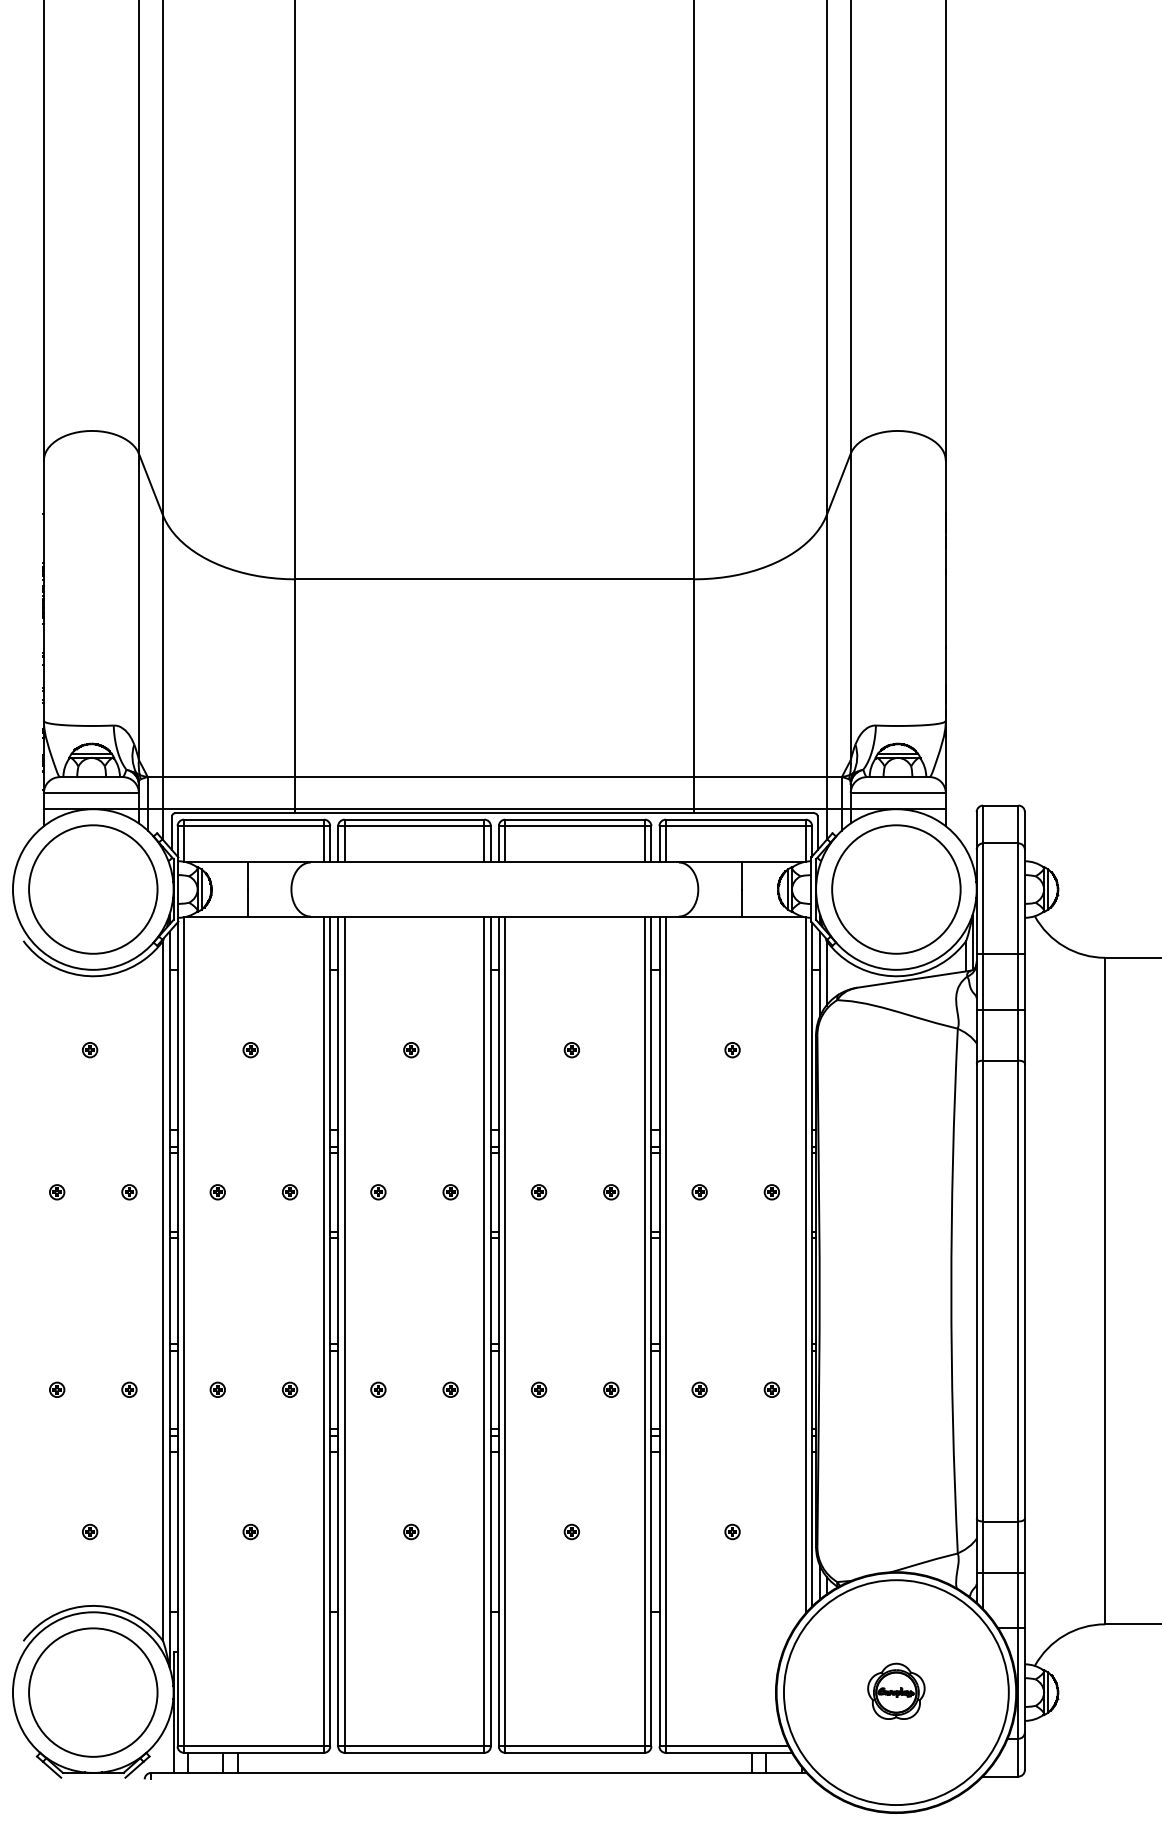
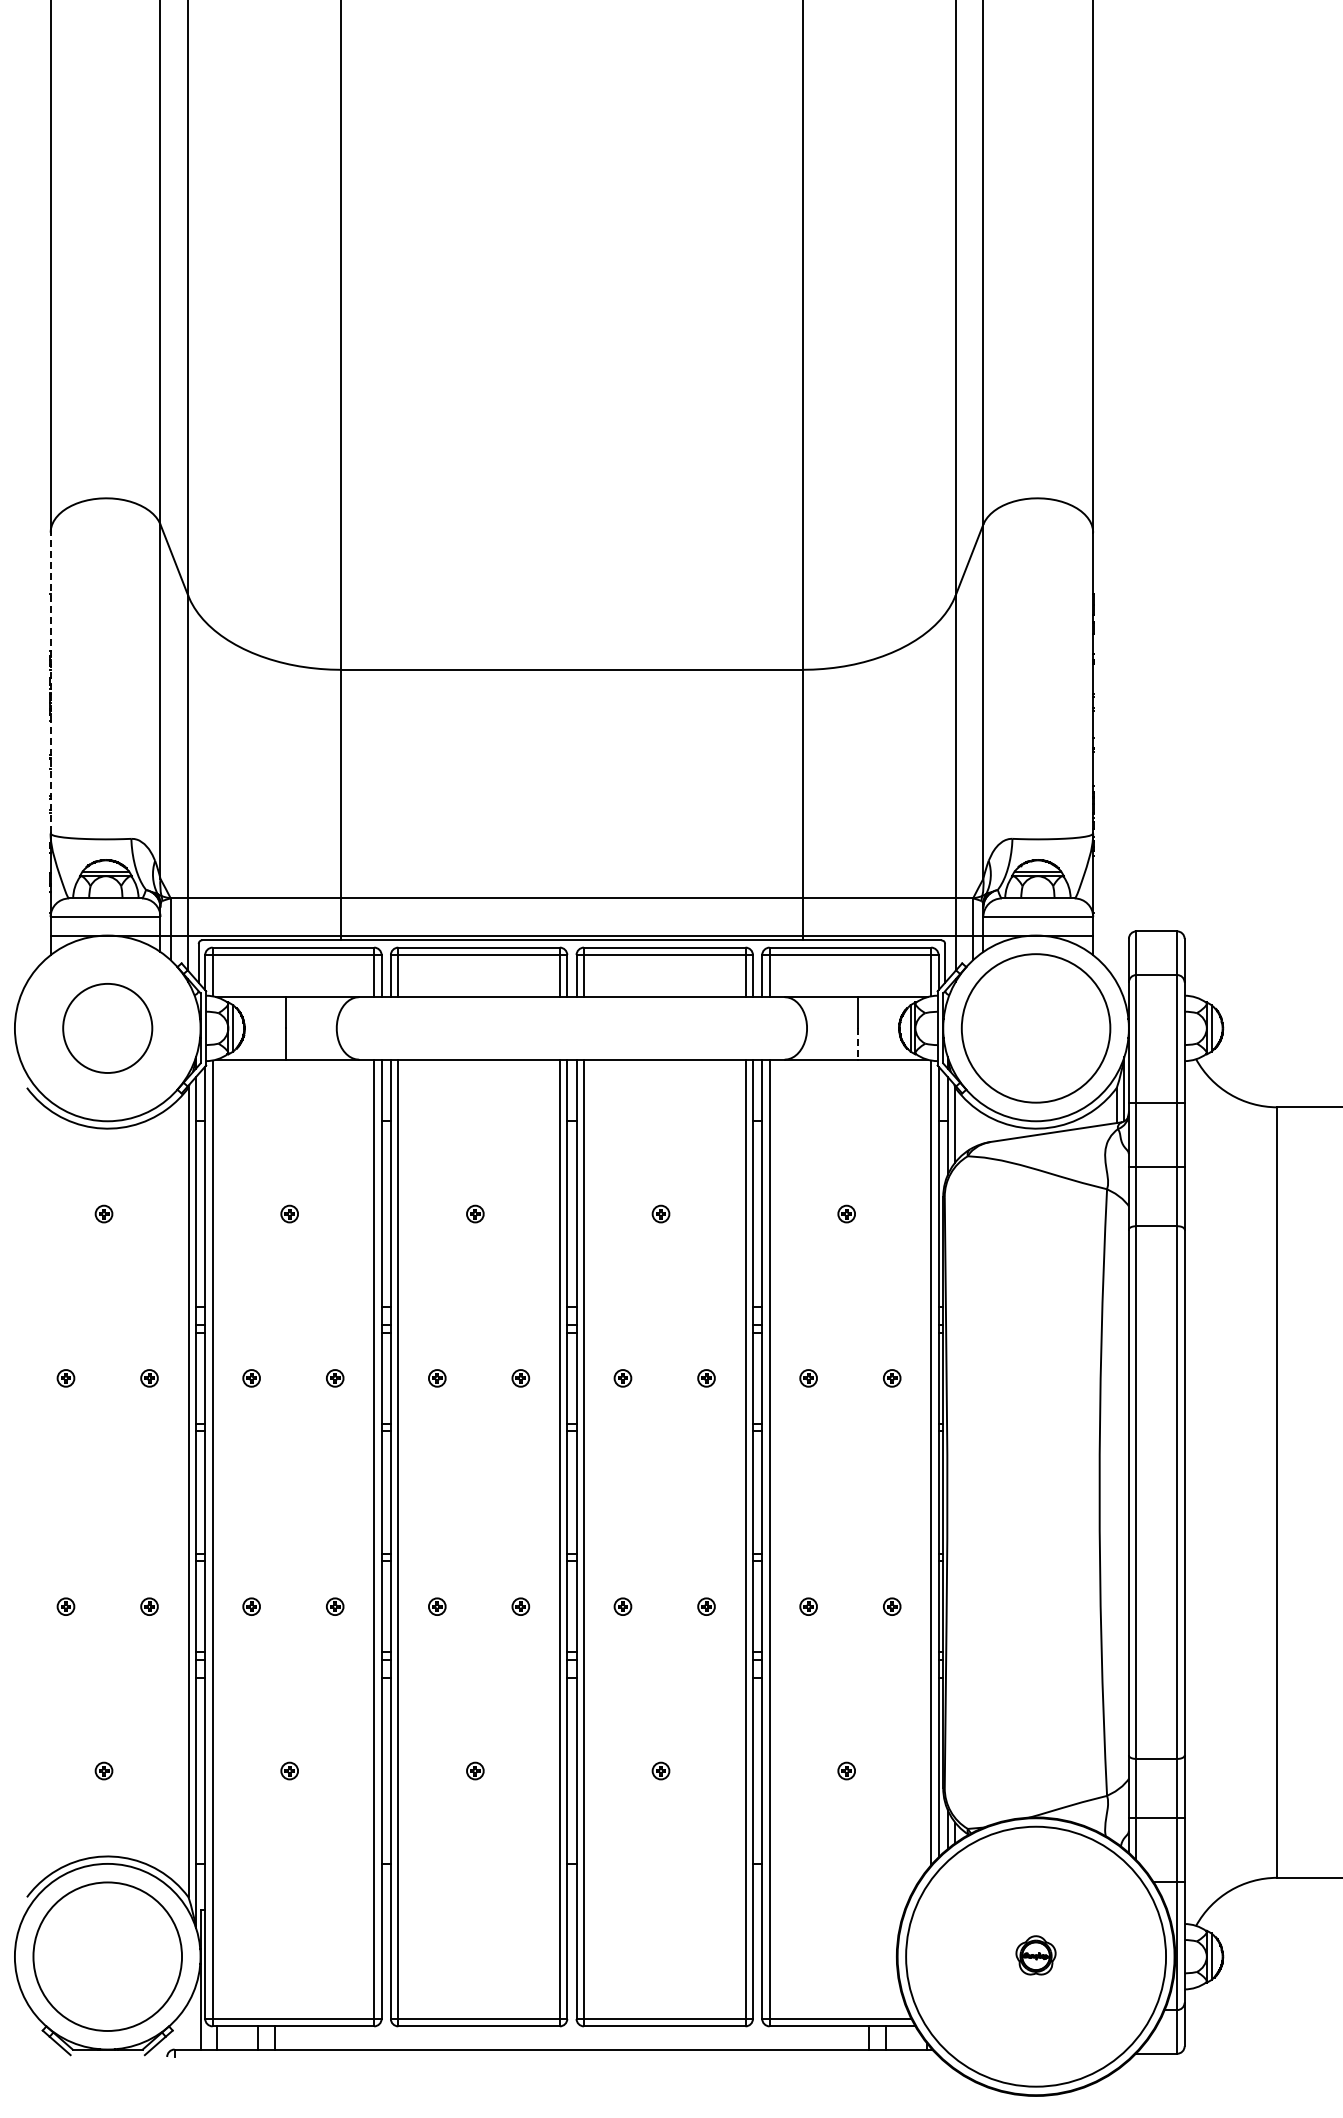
line: (43, 590) -> (50, 682), solid -> dashed
circle: (93, 889) -> (107, 1028), size x0.6
line: (741, 903) -> (857, 1044), solid -> dashed
part: (895, 1691) -> (1035, 1955), size x0.6

